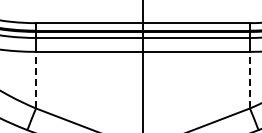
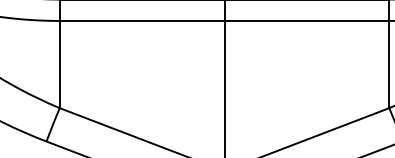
line: (36, 79) -> (60, 63), dashed -> solid
line: (249, 79) -> (388, 63), dashed -> solid

